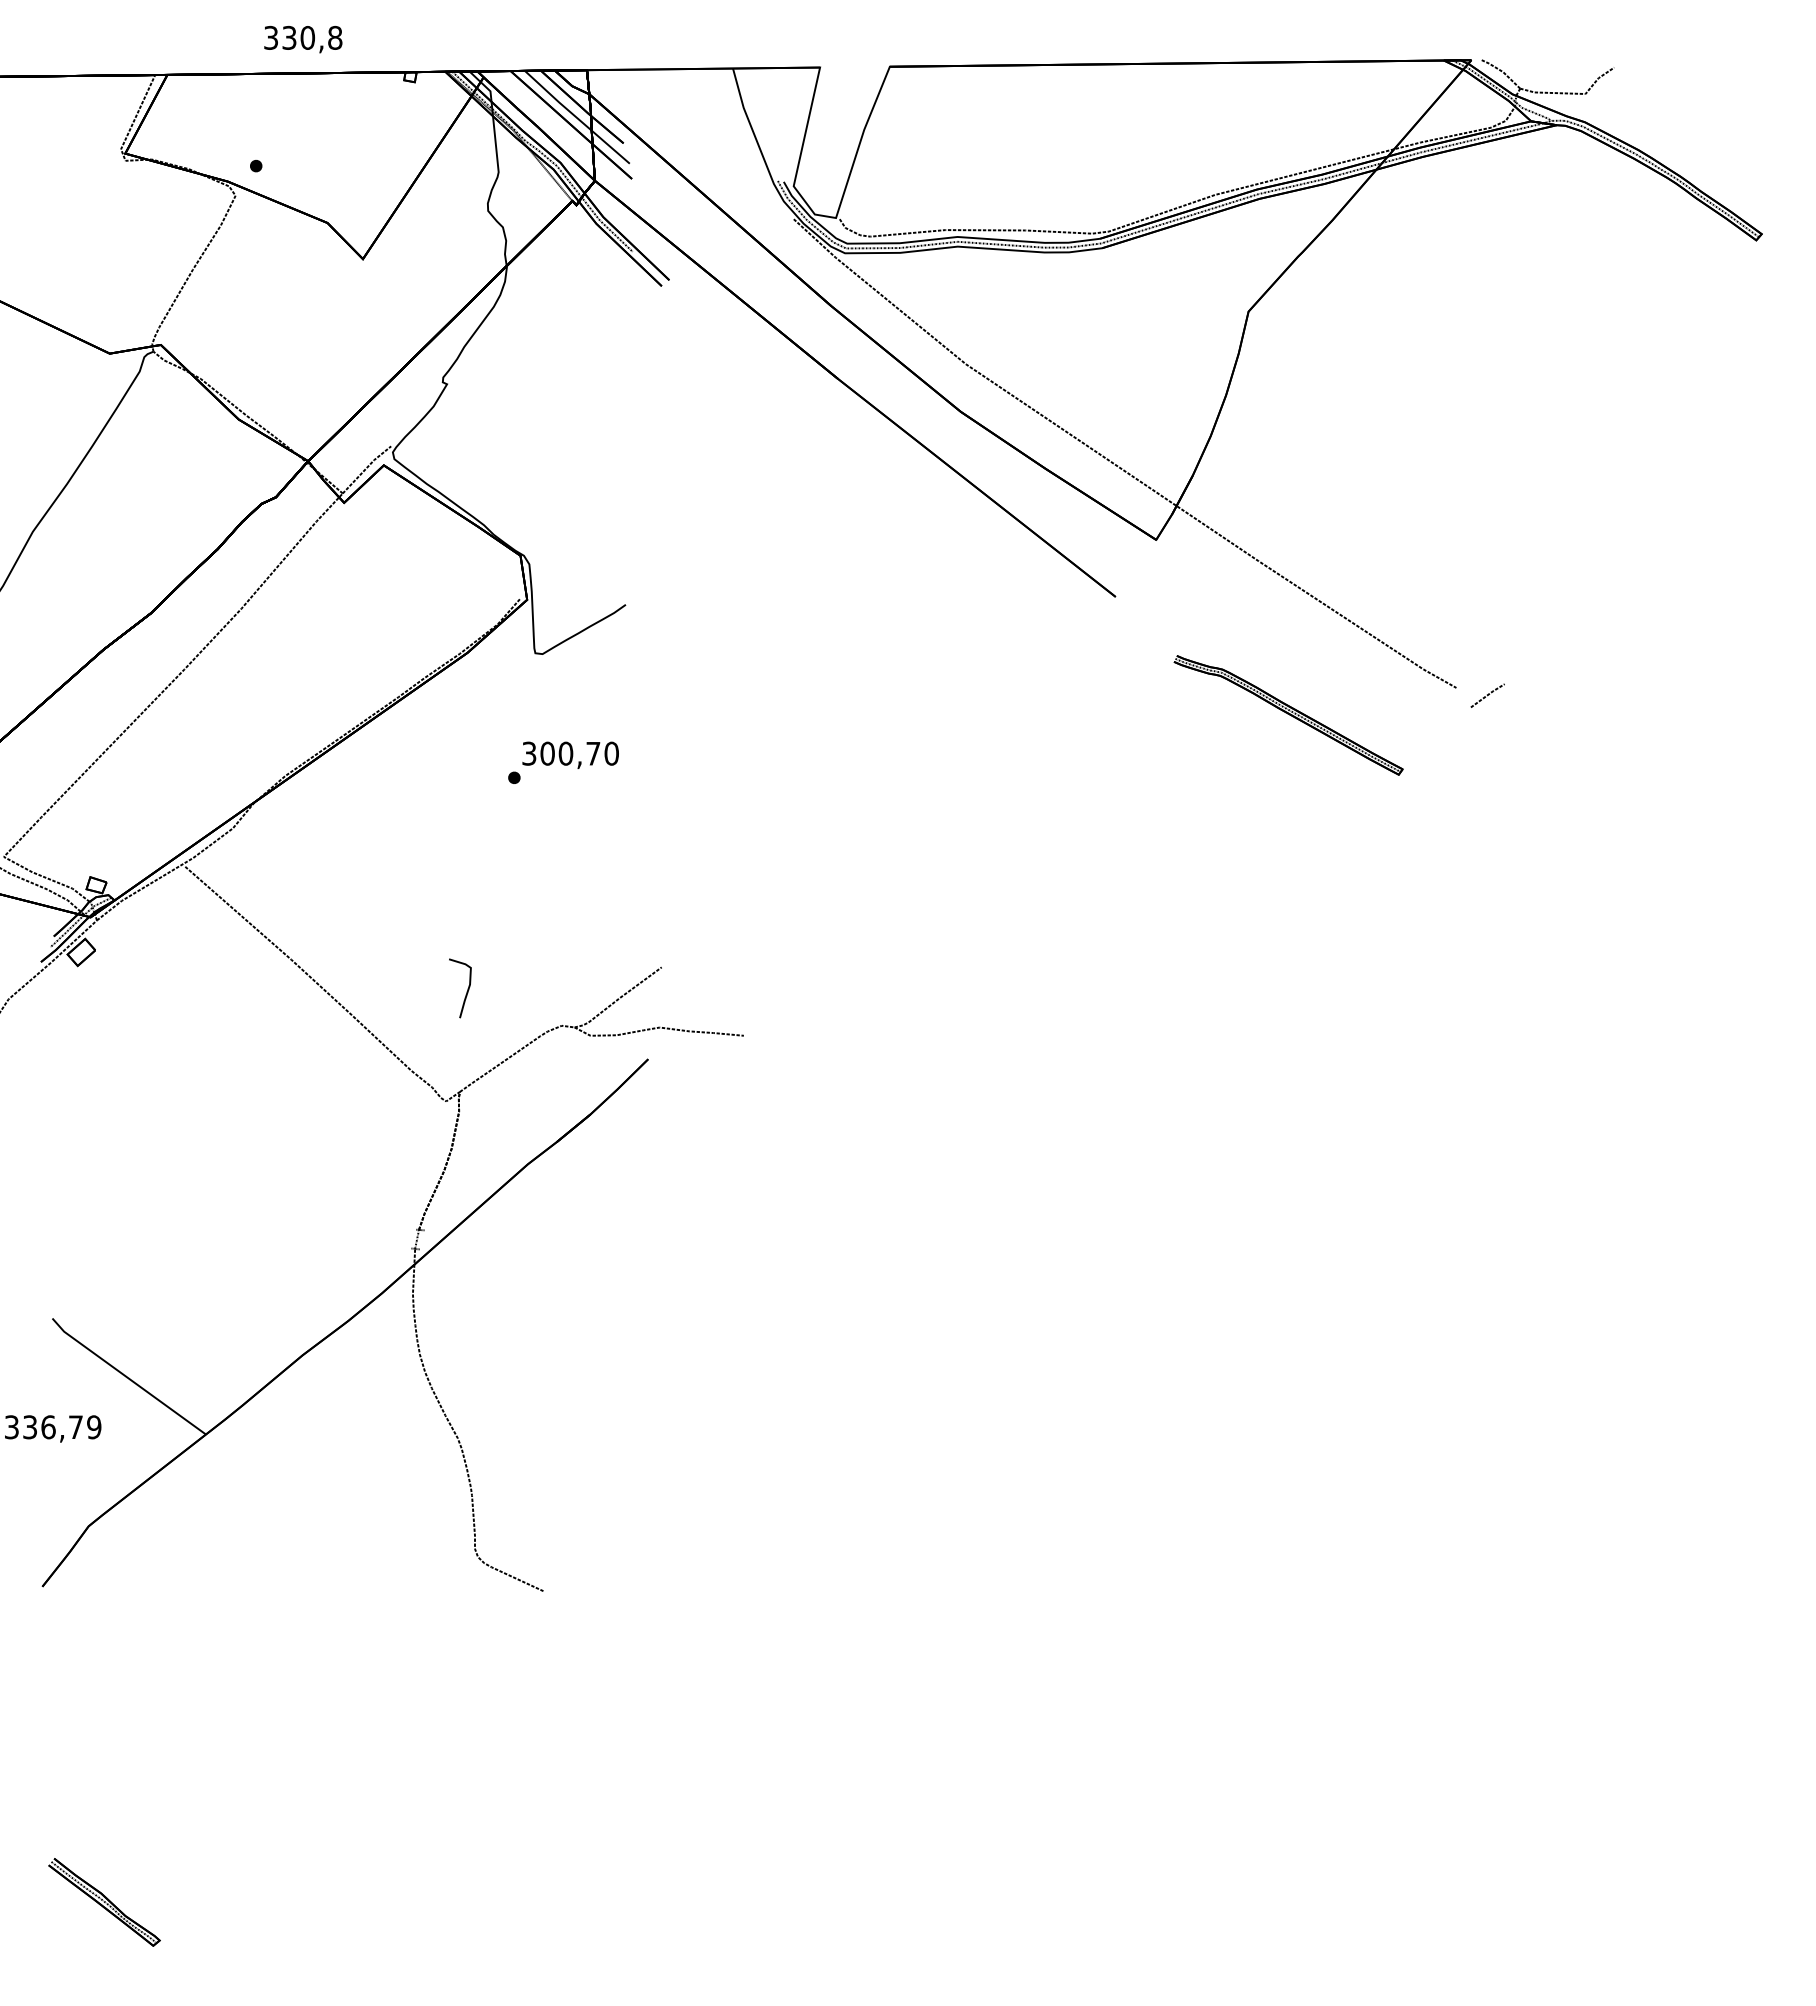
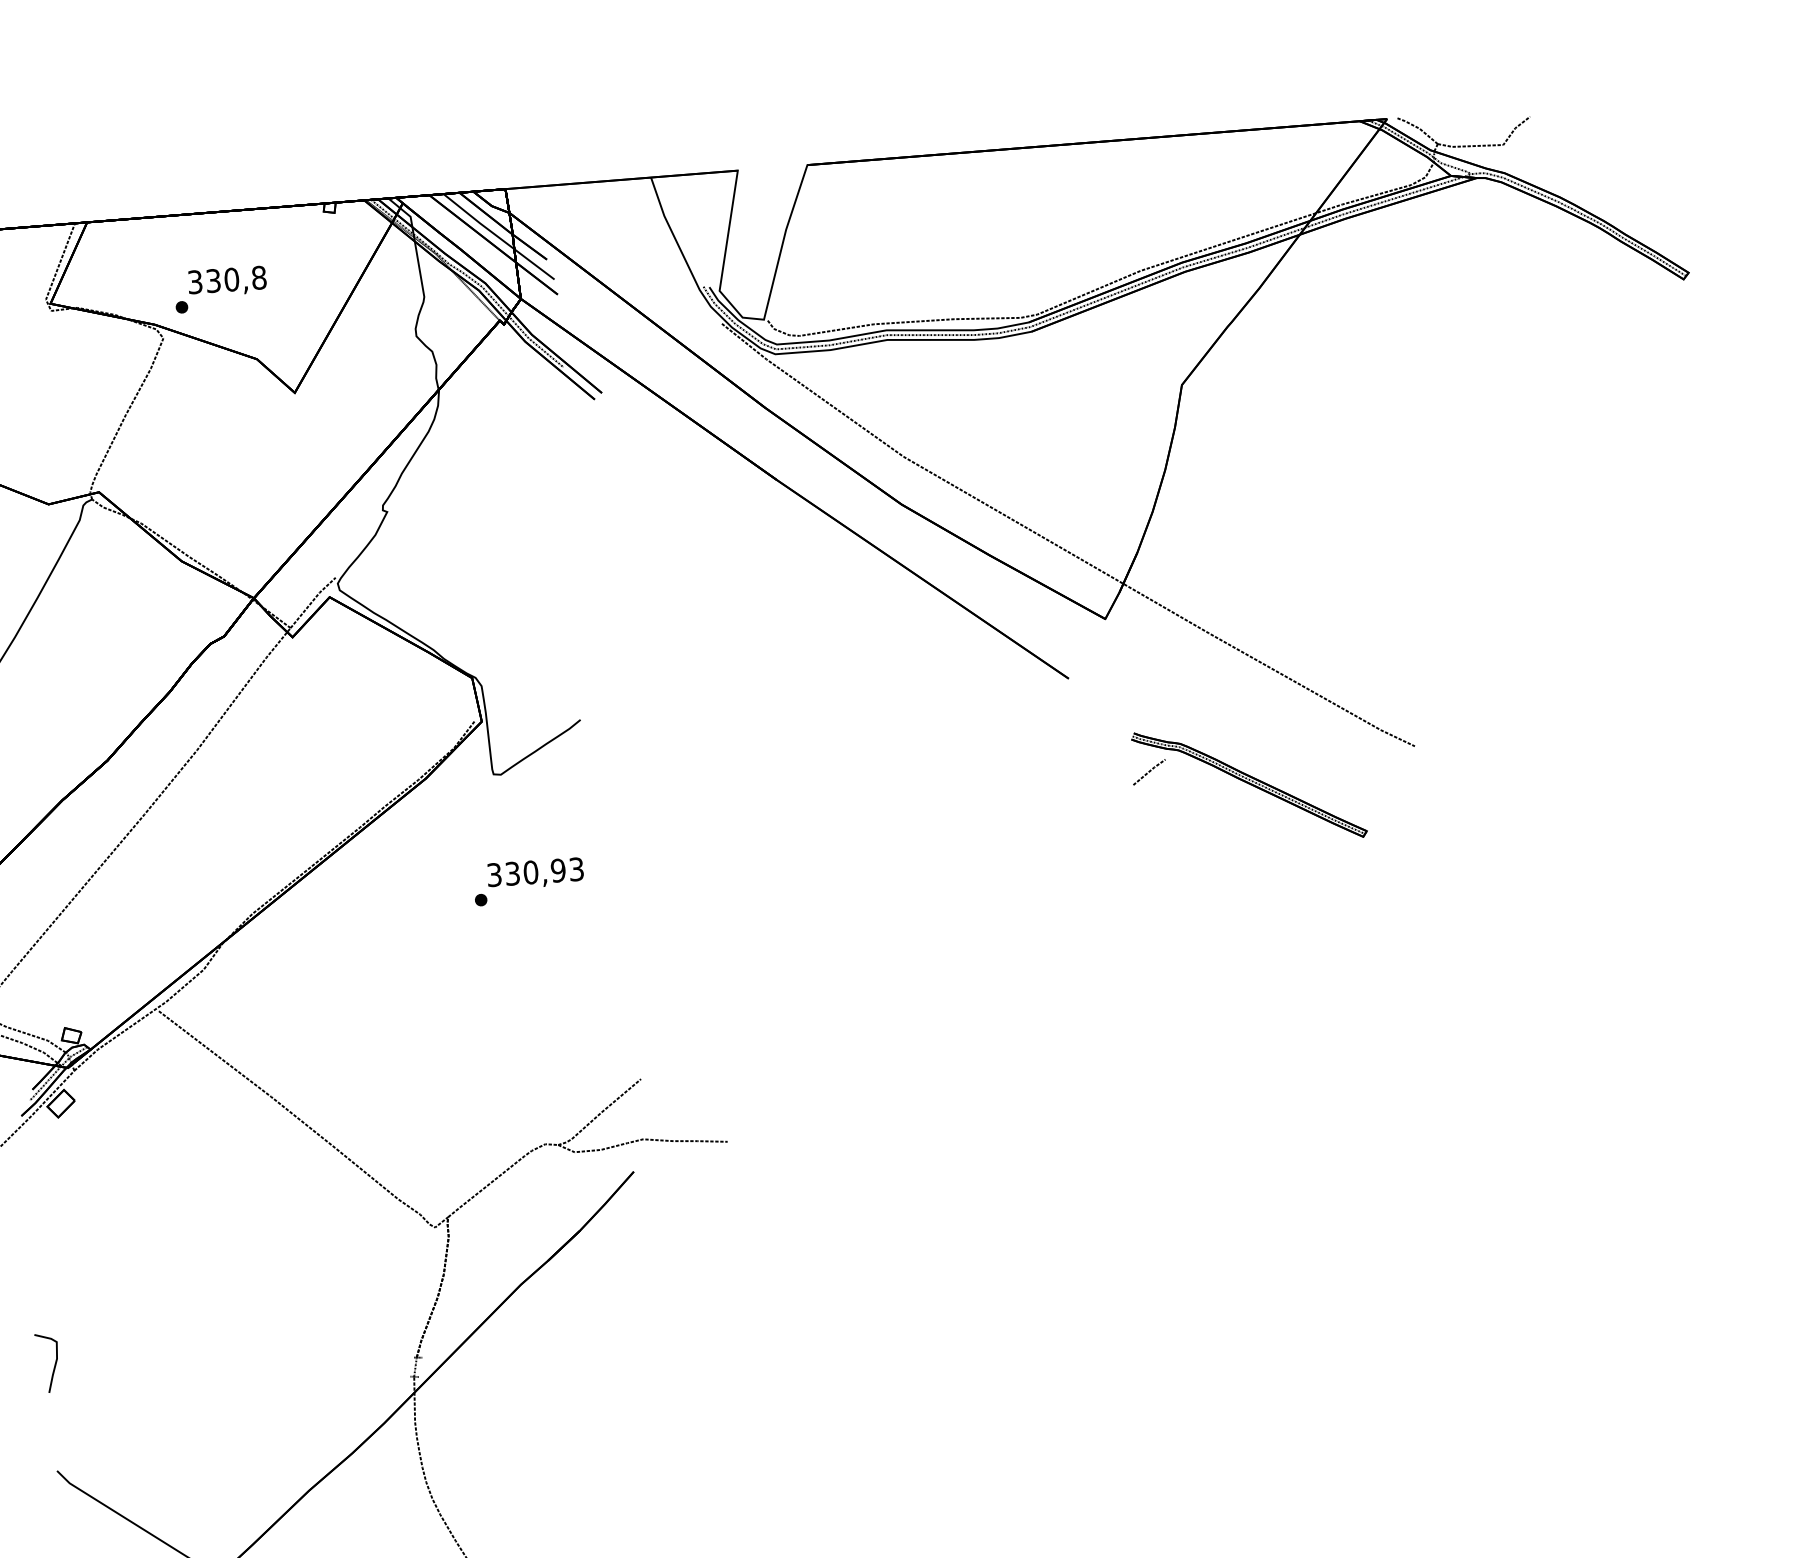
text: (303, 39) -> (227, 281), moved
line: (1487, 695) -> (1149, 772), moved
text: (579, 753) -> (544, 871), 300,70 -> 330,93
curve: (466, 991) -> (53, 1365), moved

